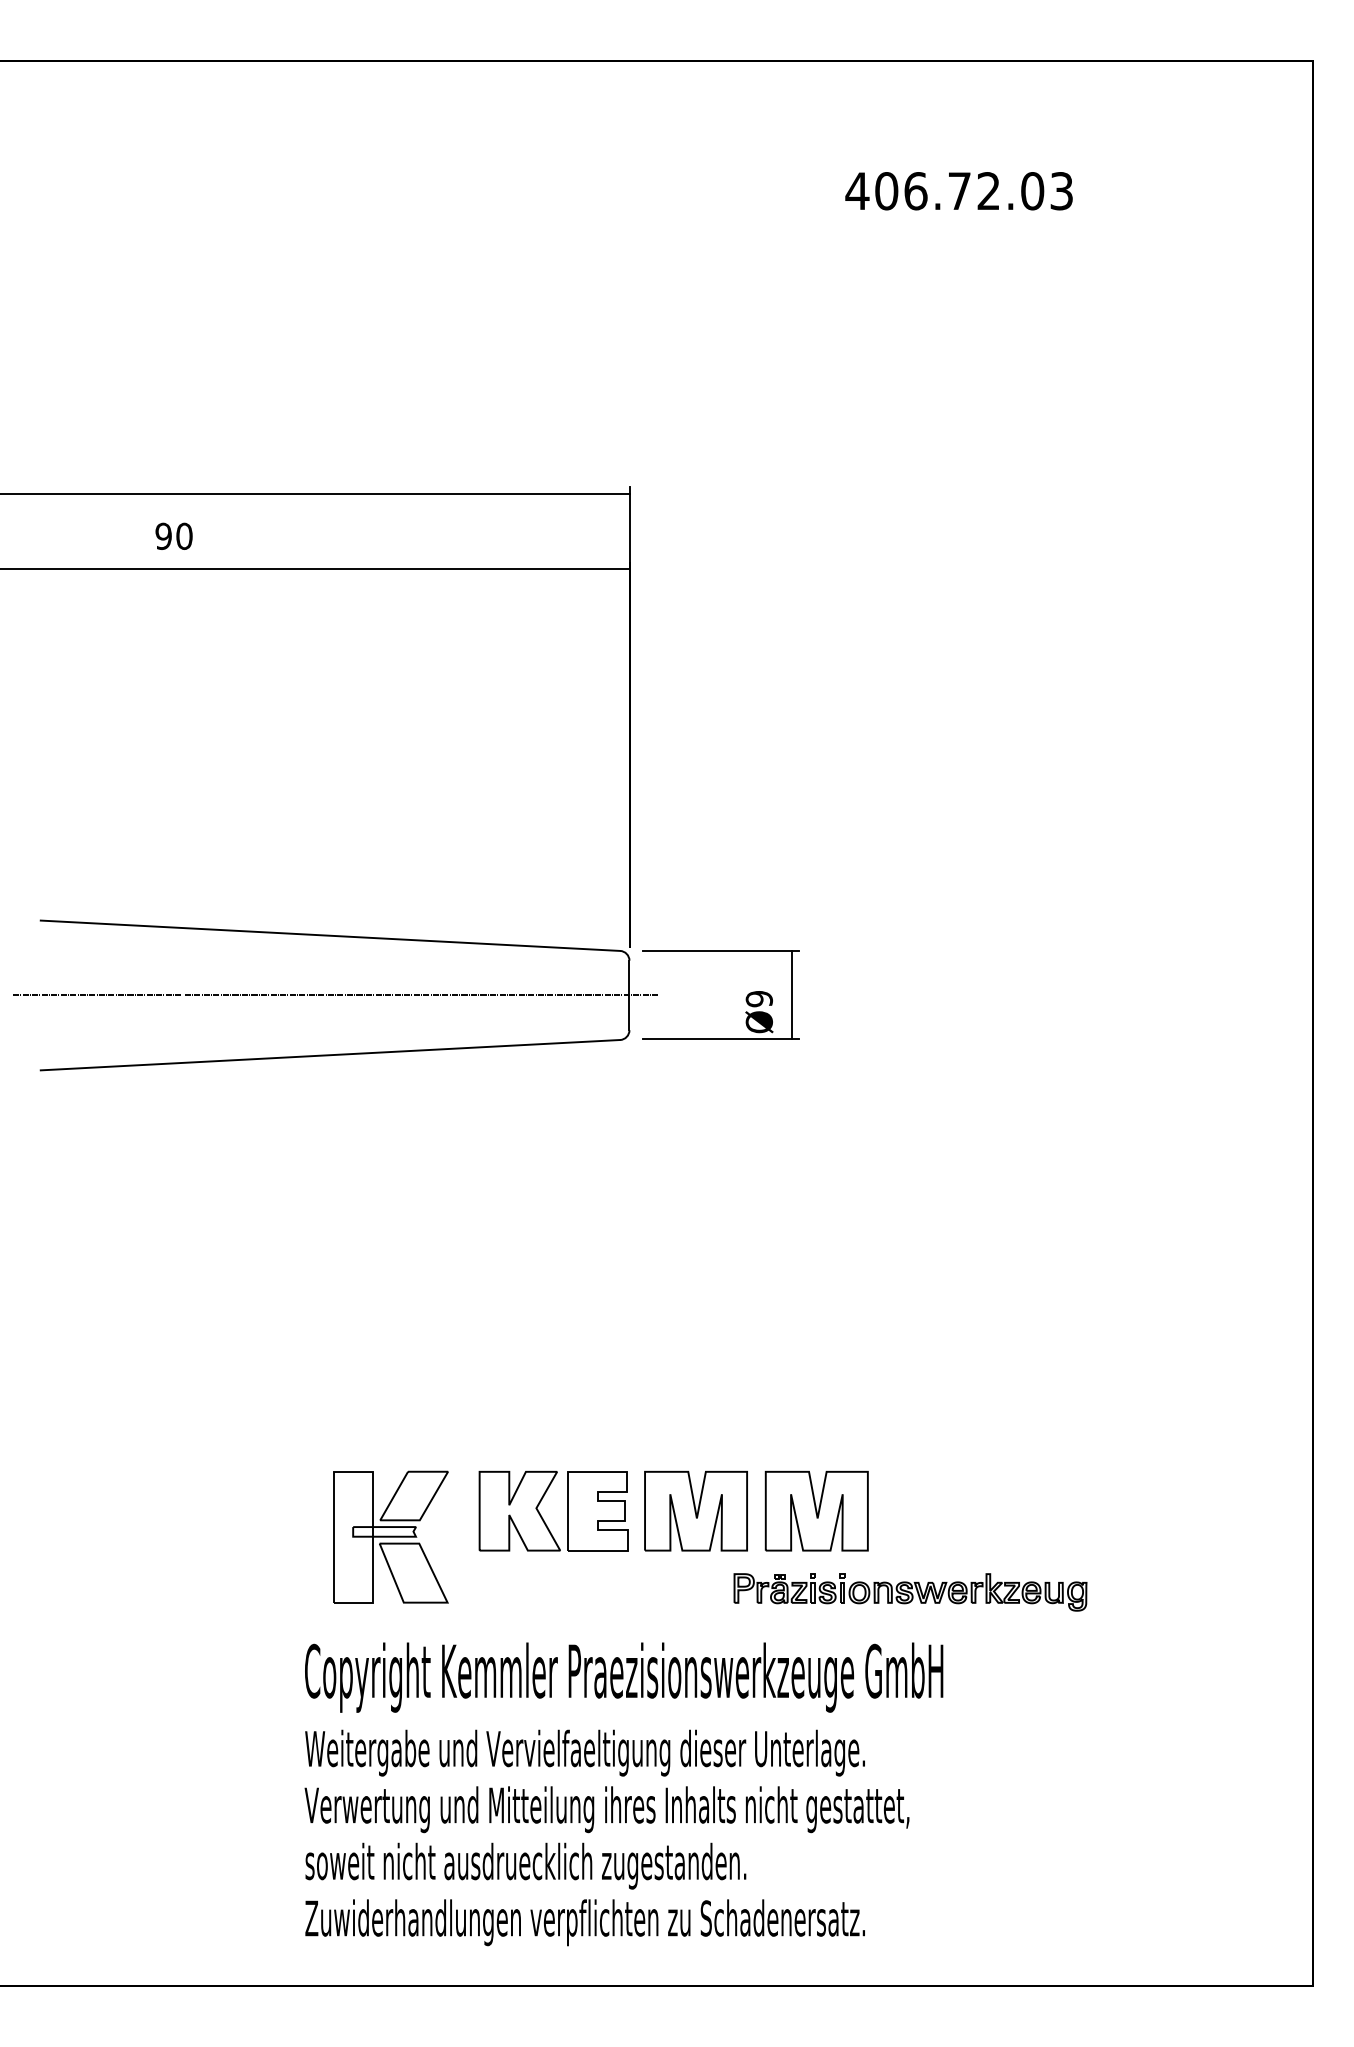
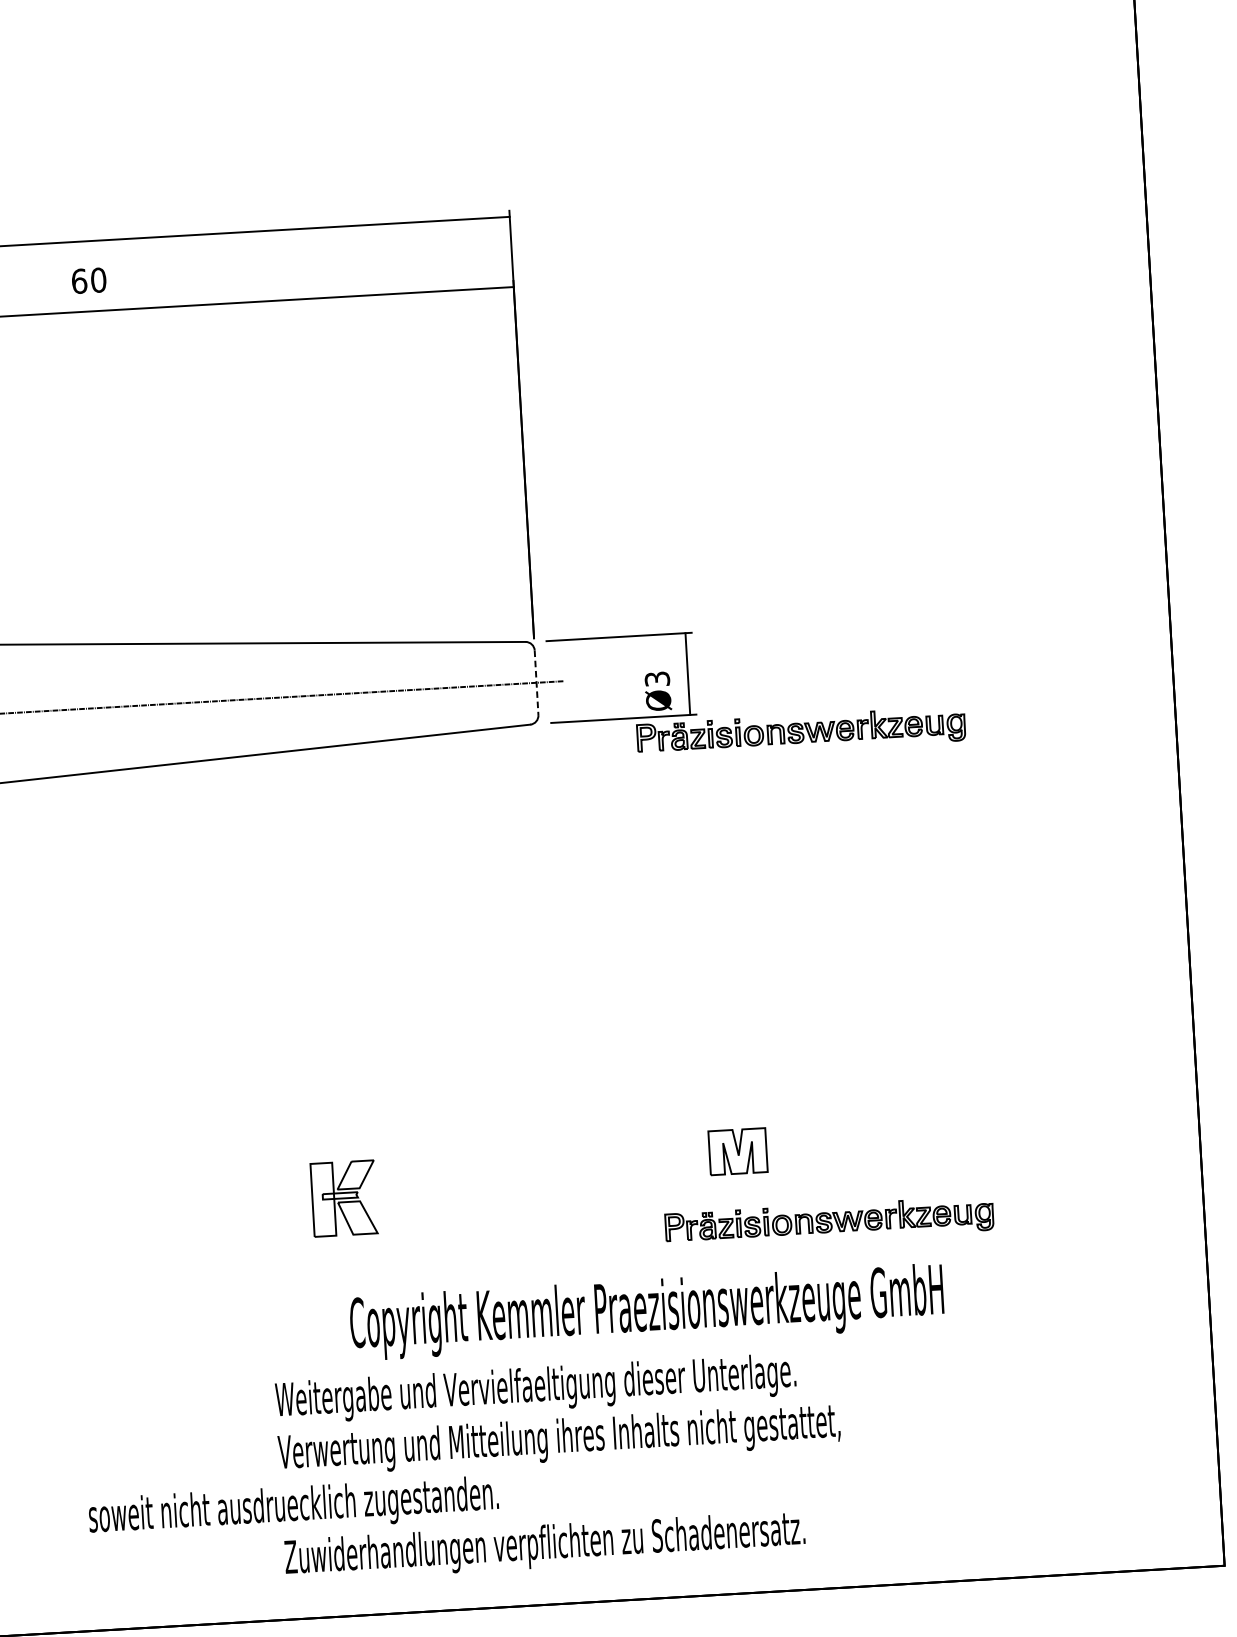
text: (163, 535) -> (79, 280), 90 -> 60
line: (629, 995) -> (536, 682), solid -> dashed
text: (758, 999) -> (656, 679), Ø9 -> Ø3
part: (910, 1065) -> (801, 732), added
part: (695, 1510) -> (625, 1157), removed
part: (816, 1510) -> (737, 1151), size x0.6
part: (542, 1516) -> (483, 1171), removed
part: (390, 1536) -> (343, 1198), size x0.6
text: (624, 1677) -> (647, 1311), moved
text: (525, 1865) -> (293, 1507), moved

